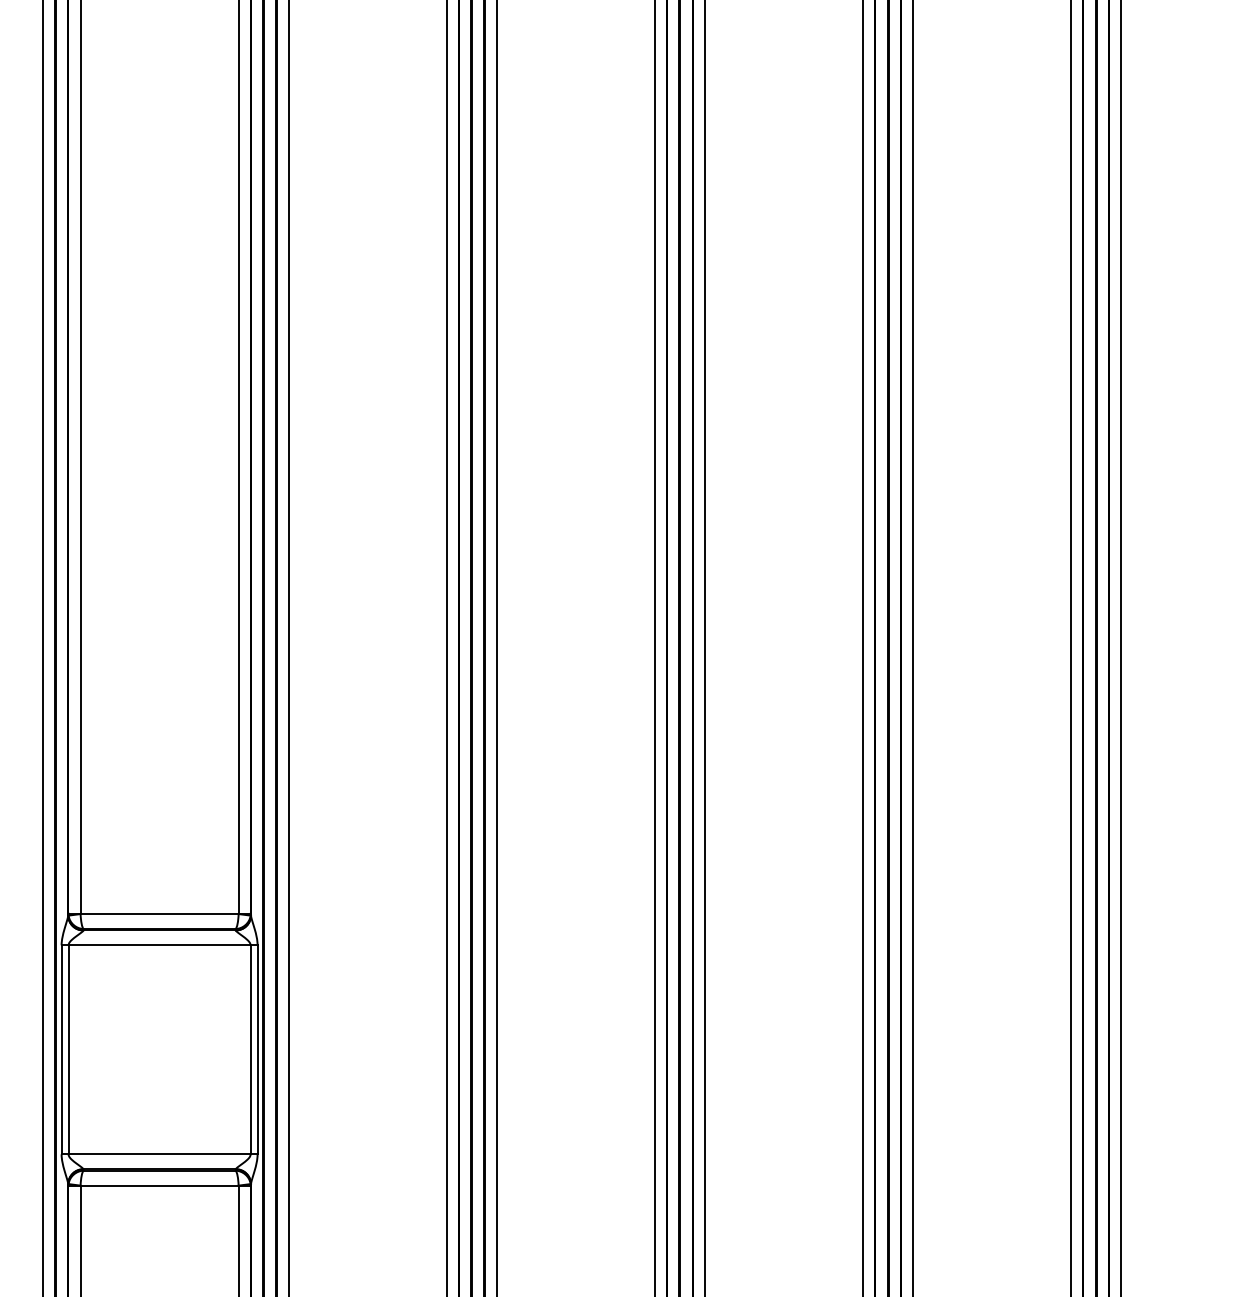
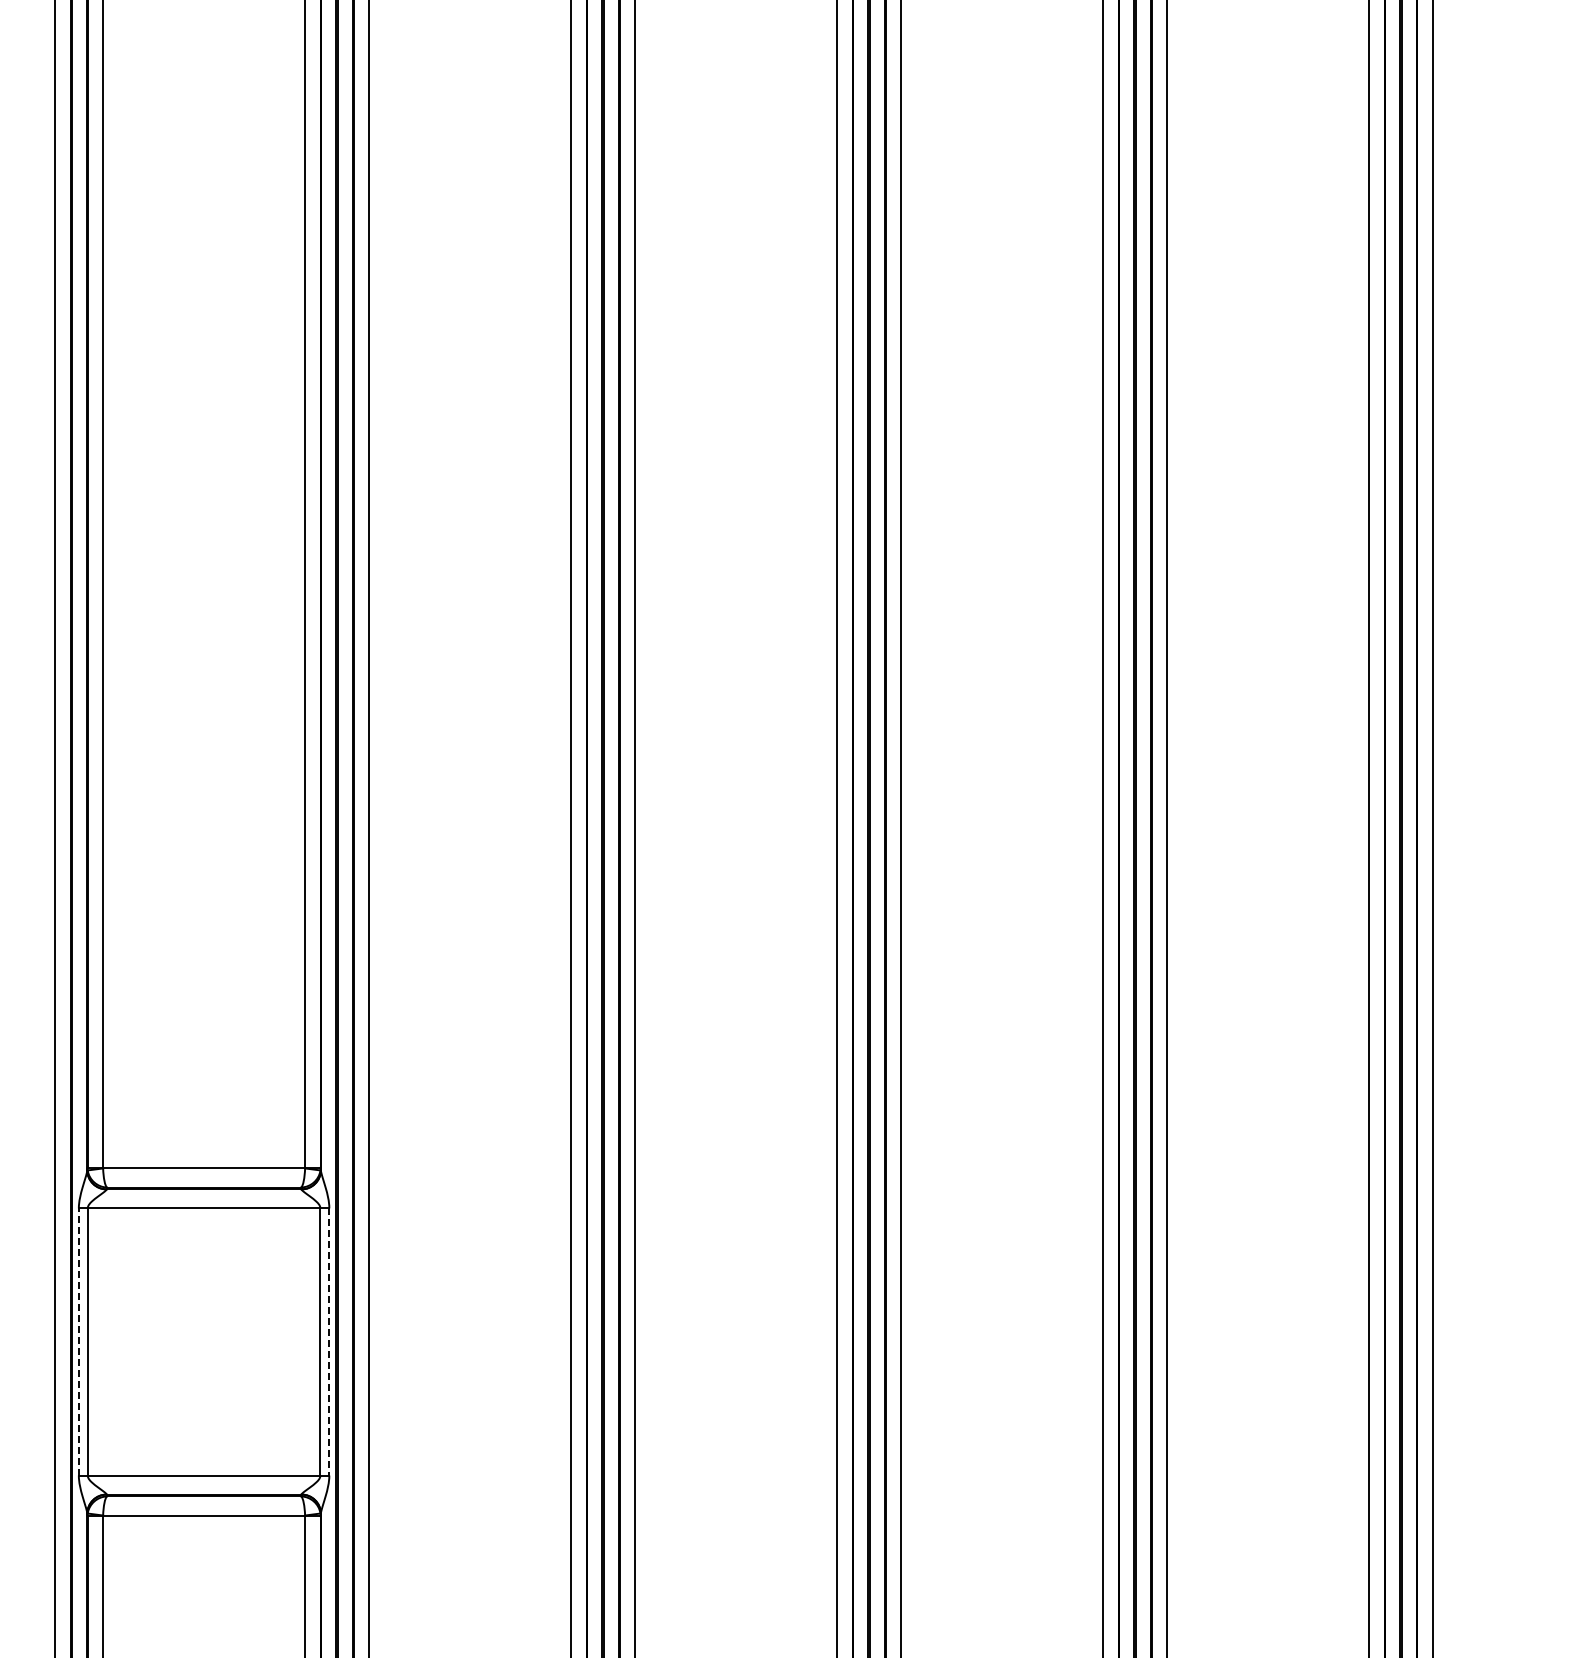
line: (61, 1049) -> (78, 1341), solid -> dashed
line: (257, 1049) -> (329, 1341), solid -> dashed

